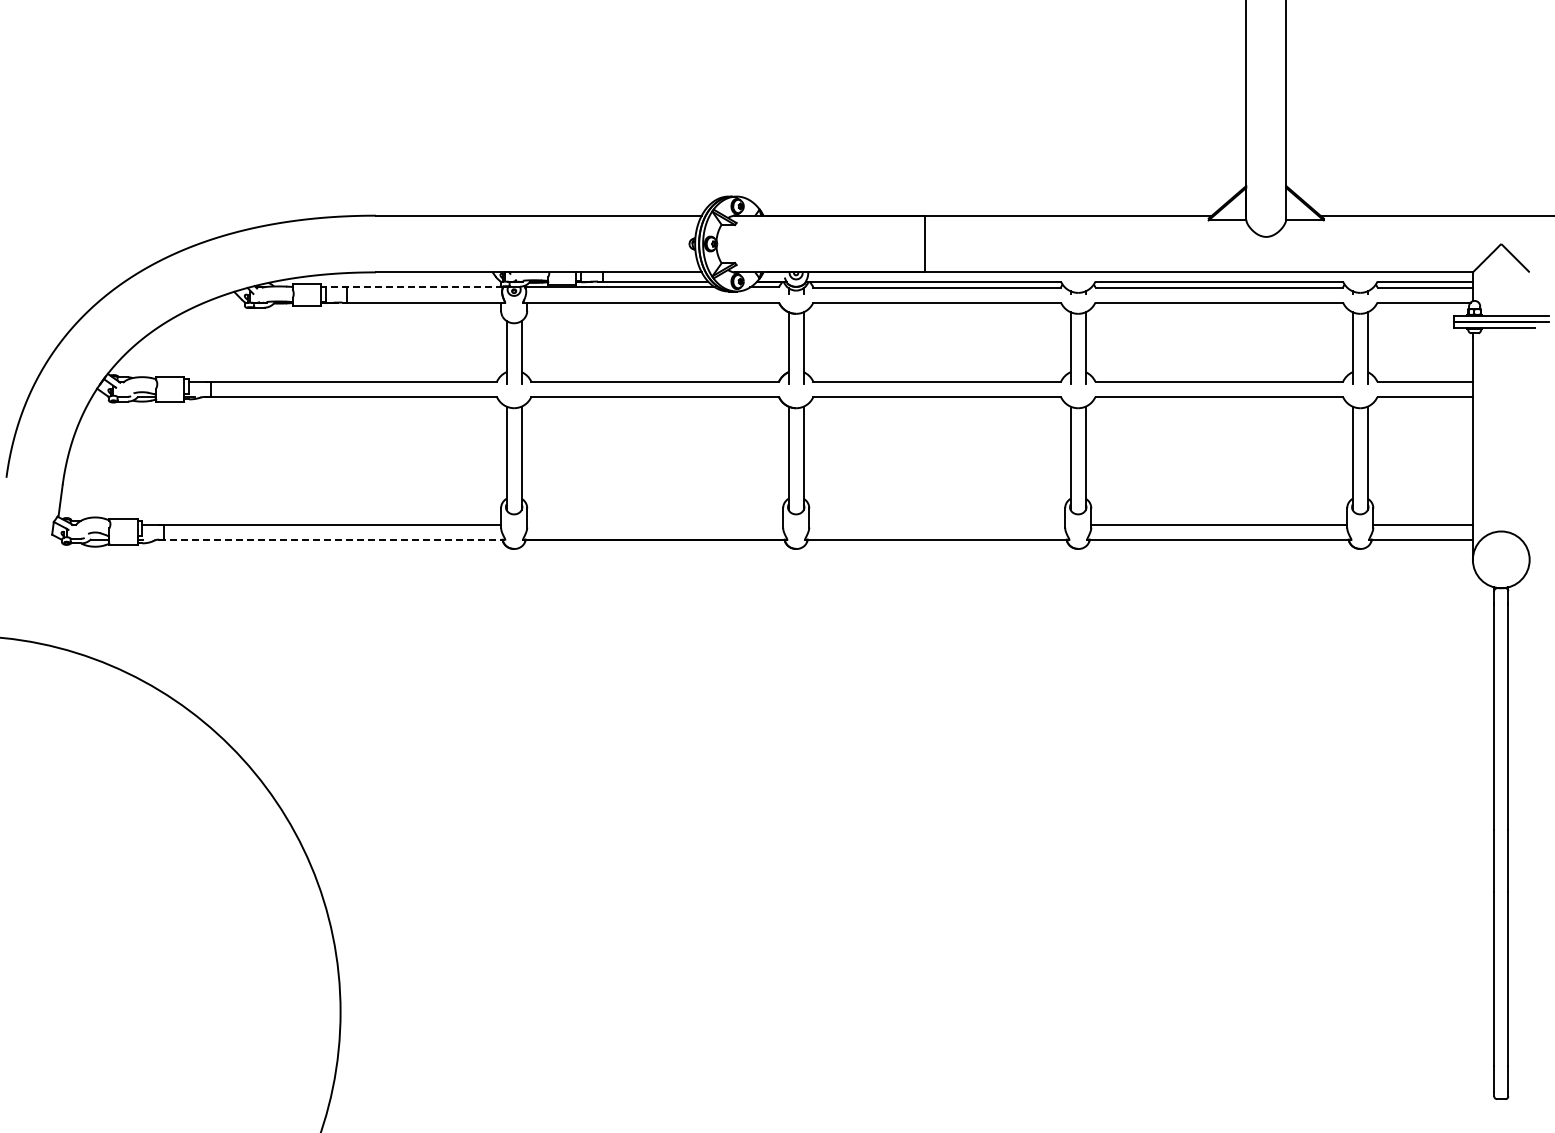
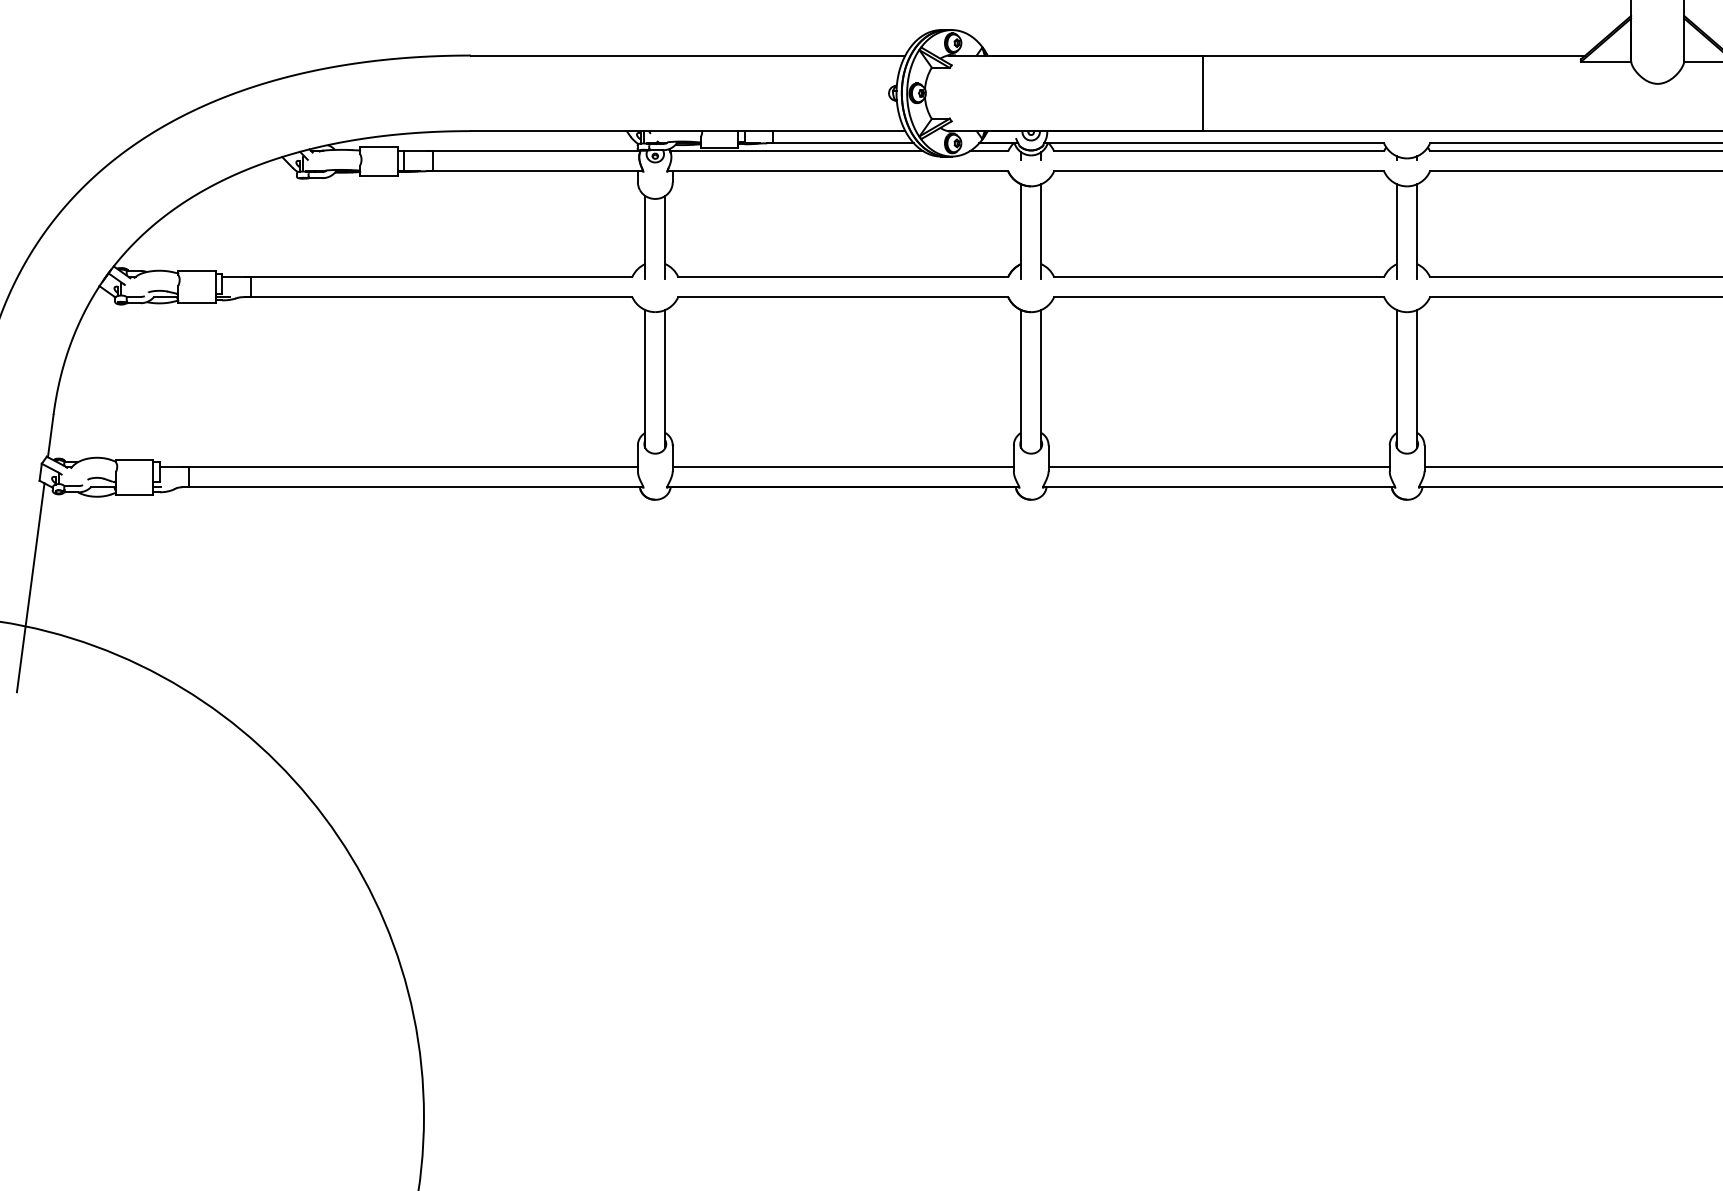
line: (414, 287) -> (522, 151), dashed -> solid
line: (655, 524) -> (843, 467), added
line: (937, 524) -> (1219, 467), added
line: (332, 539) -> (413, 487), dashed -> solid
line: (45, 614) -> (30, 587), added

